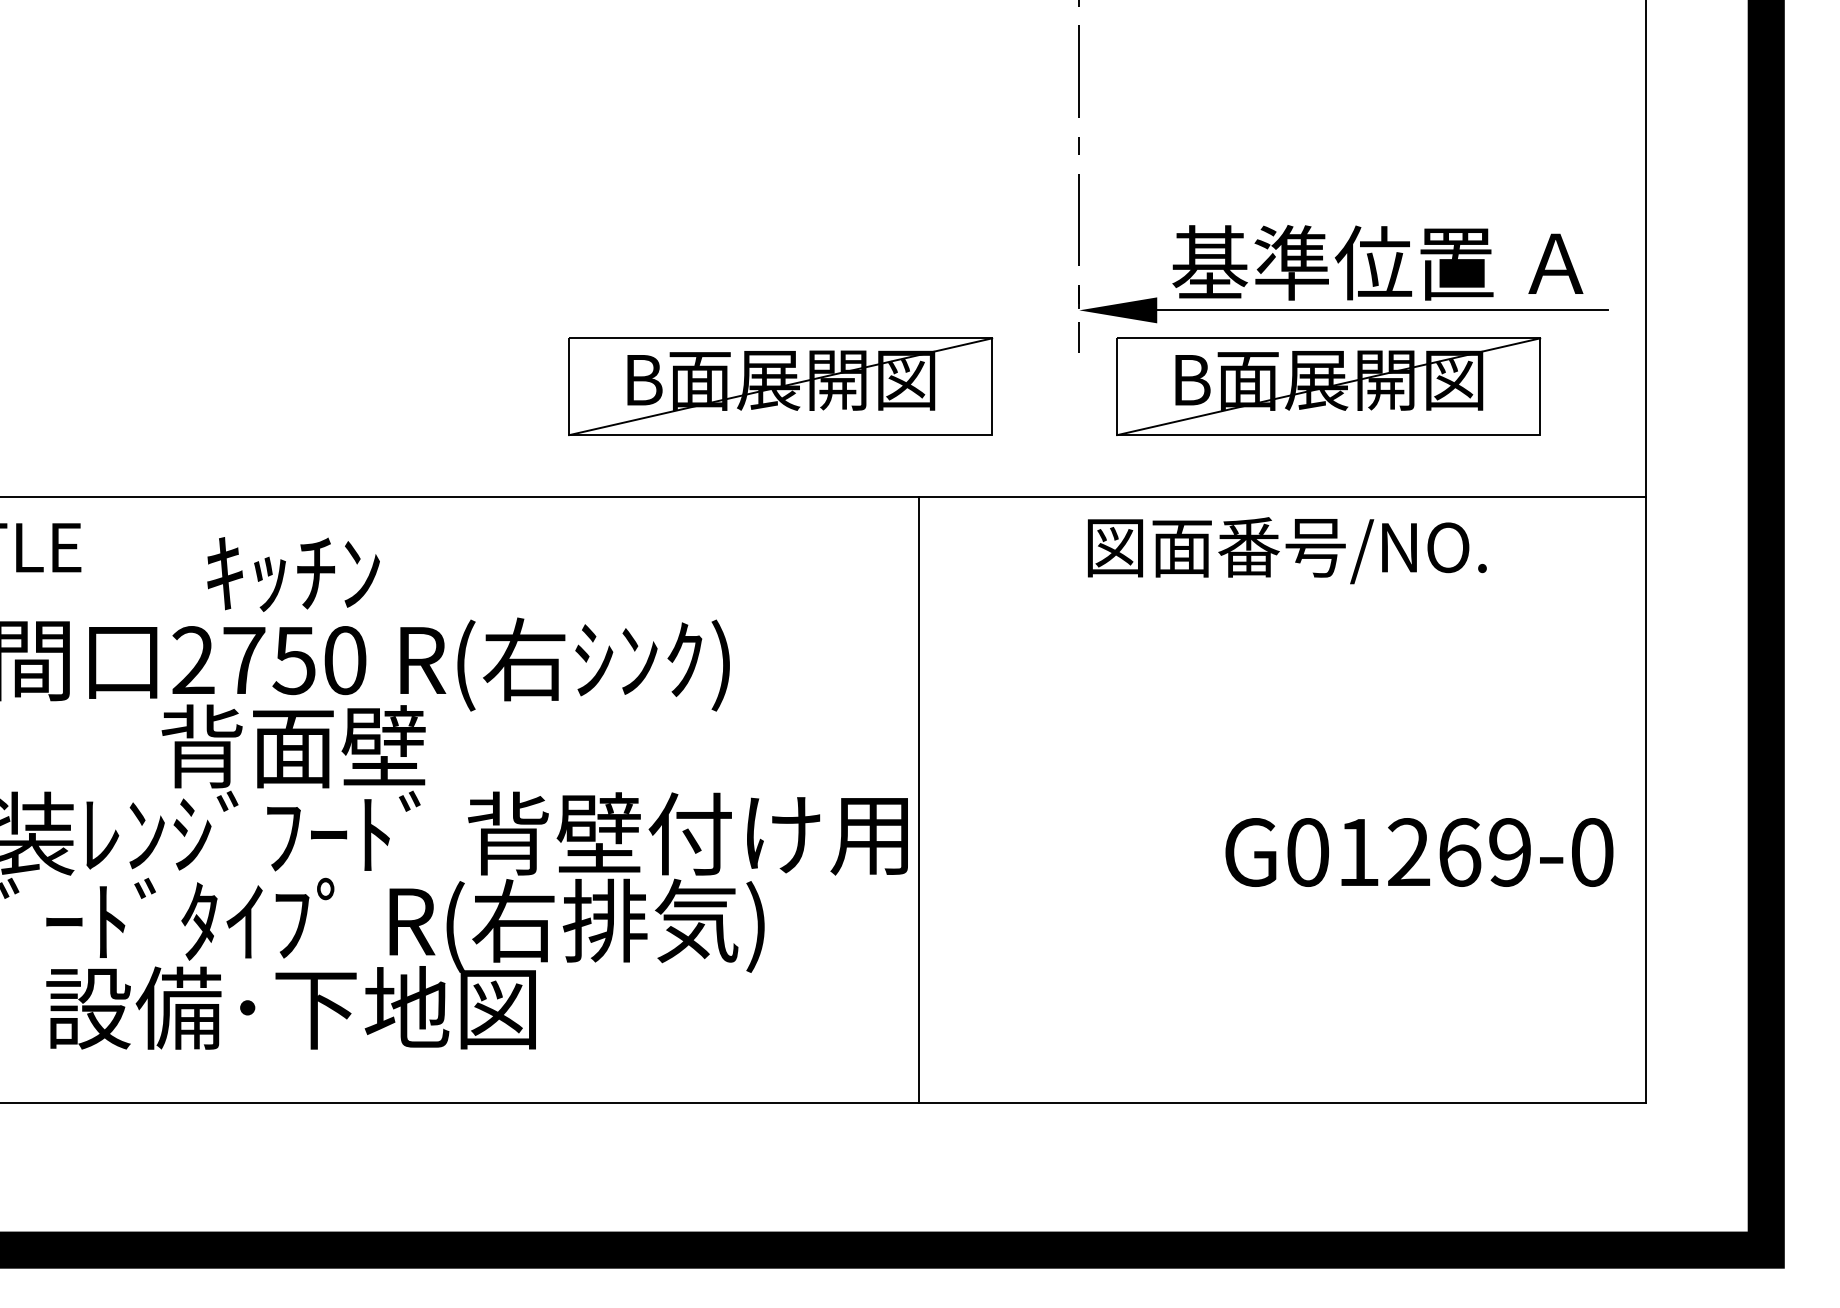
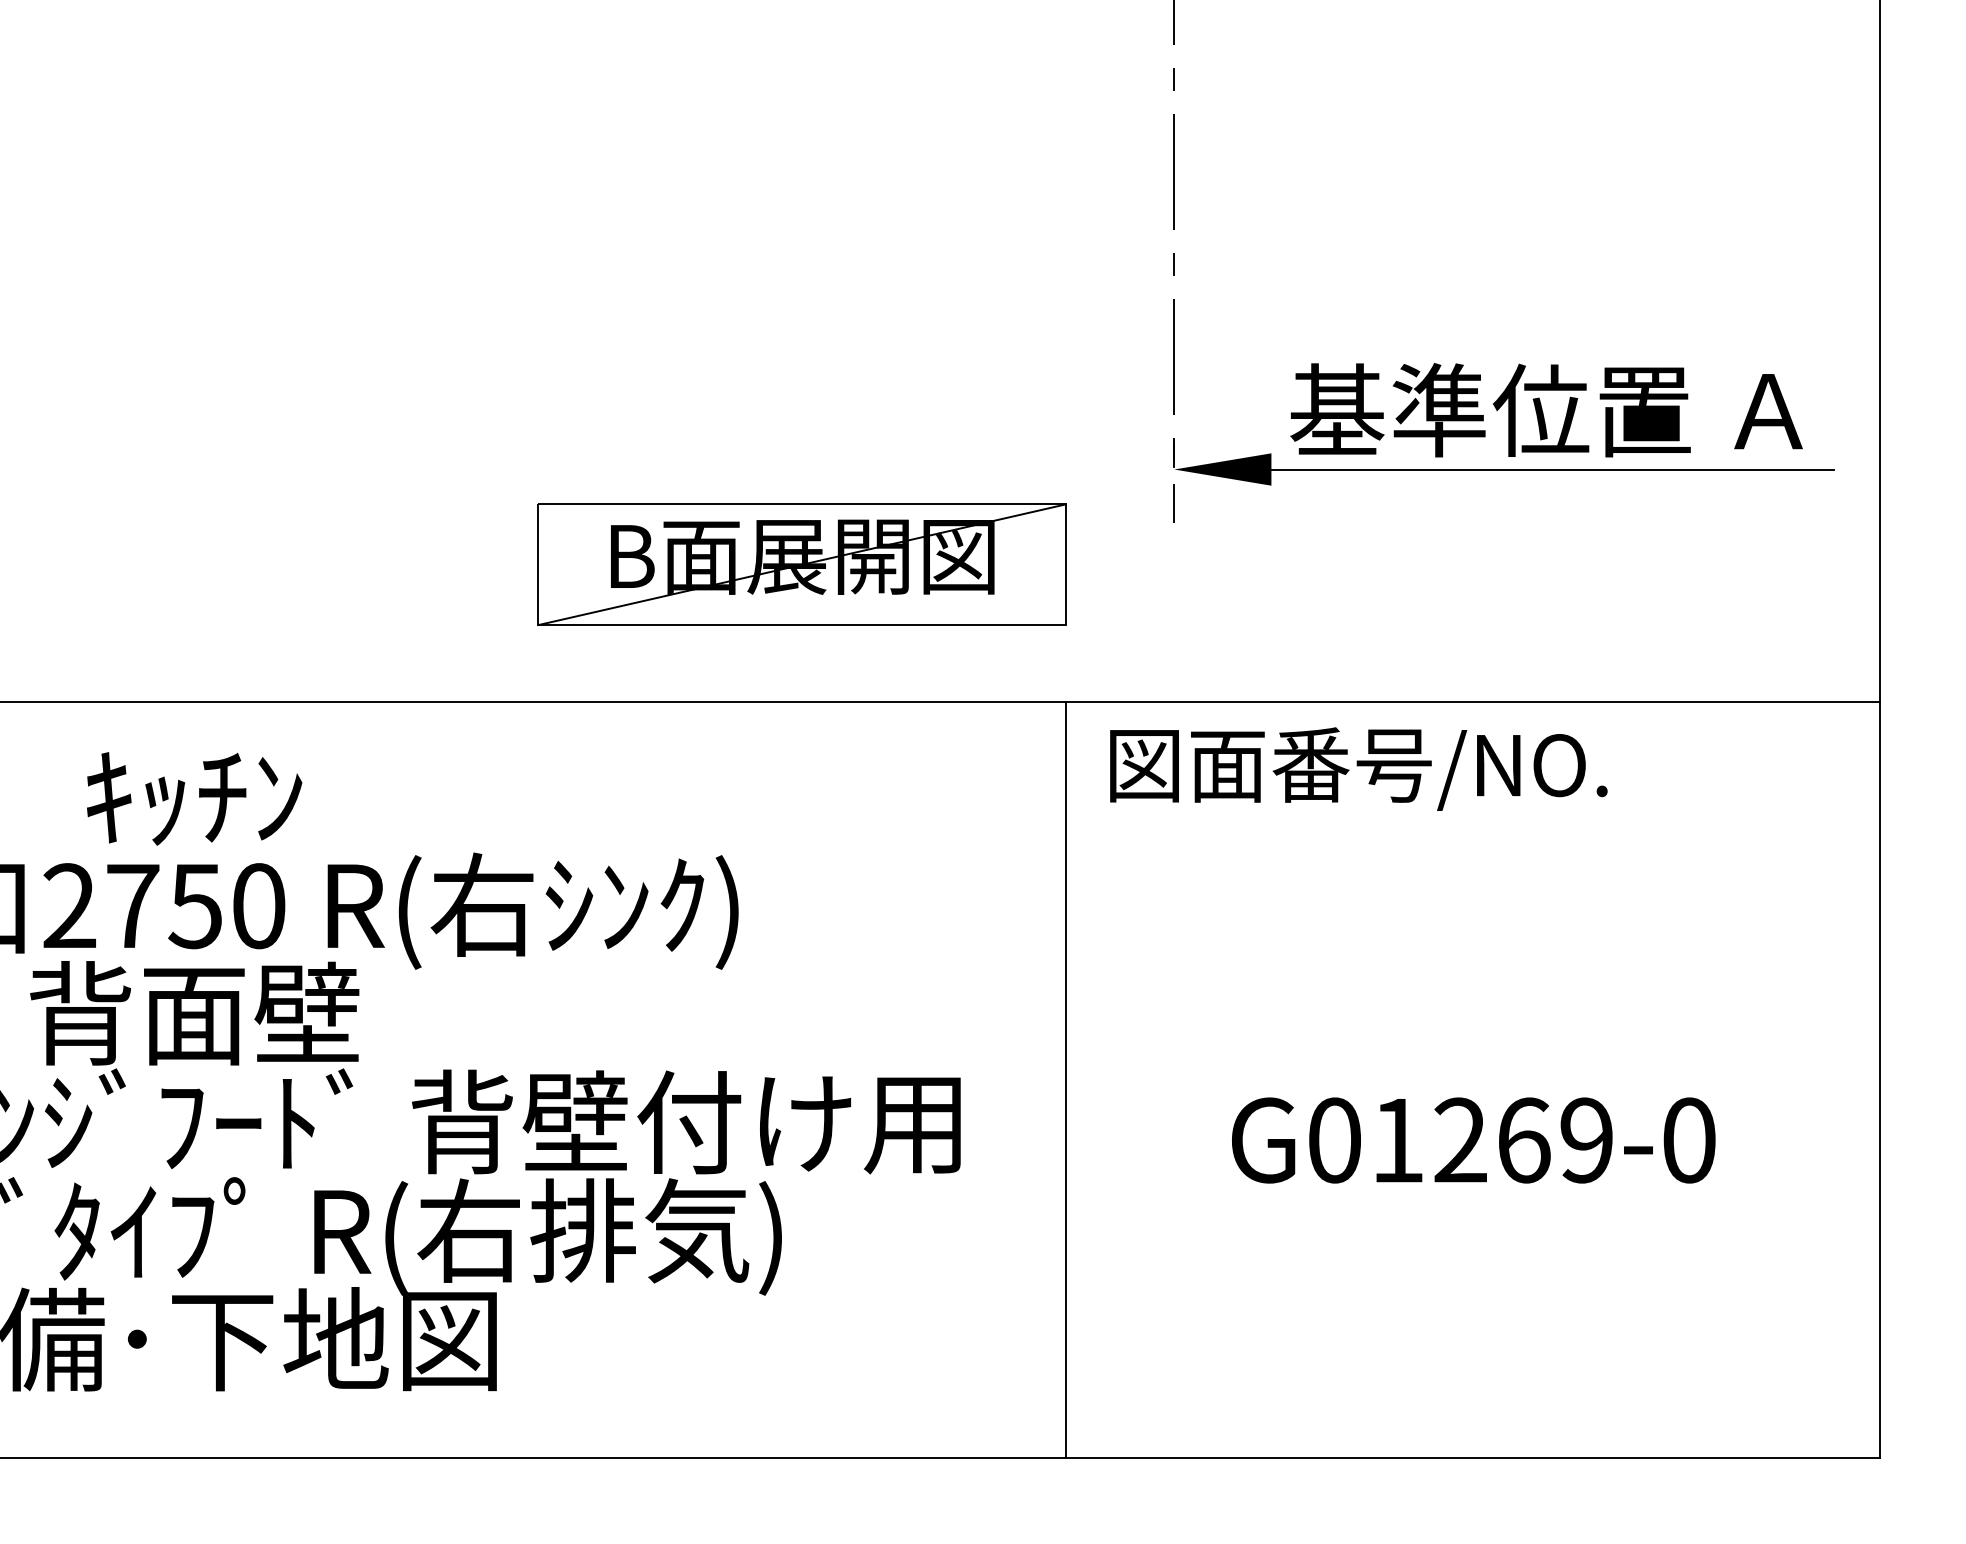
part: (1328, 386) -> (1485, 564), removed
text: (1286, 550) -> (1357, 768), moved
line: (918, 799) -> (1066, 1079), moved
text: (1419, 852) -> (1473, 1140), moved

